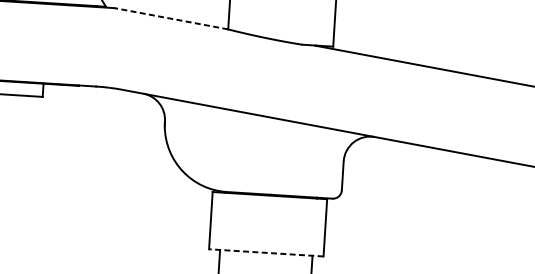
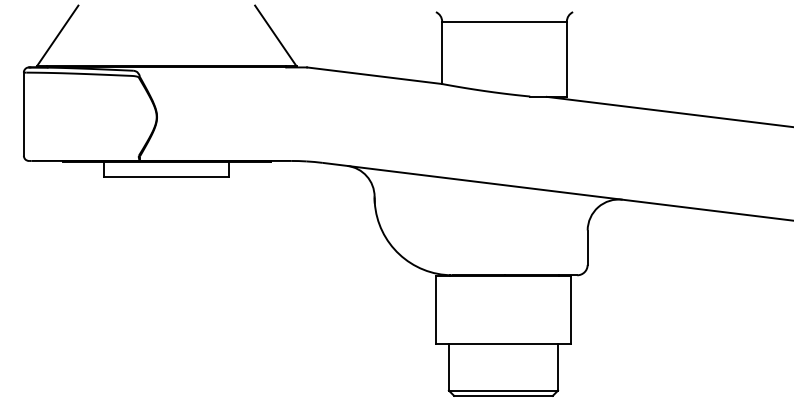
line: (171, 18) -> (374, 75), dashed -> solid
line: (266, 252) -> (503, 343), dashed -> solid

